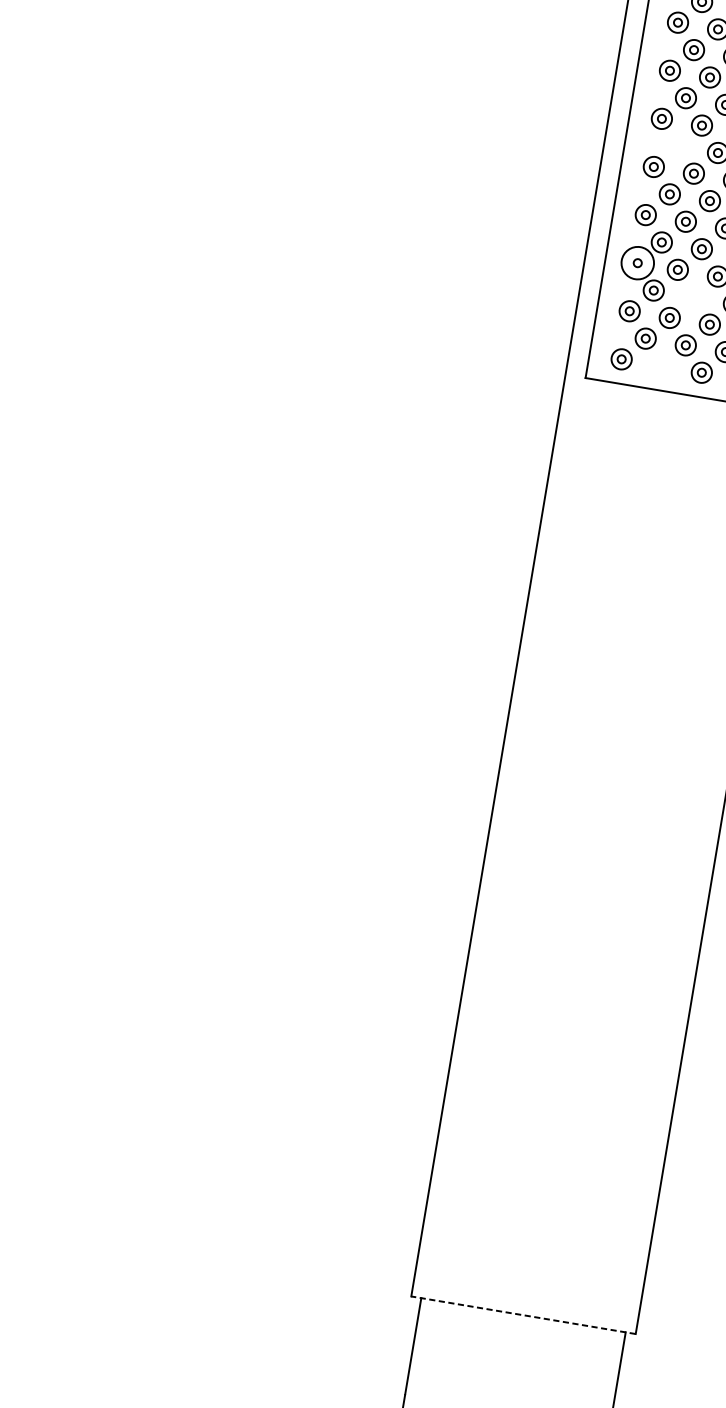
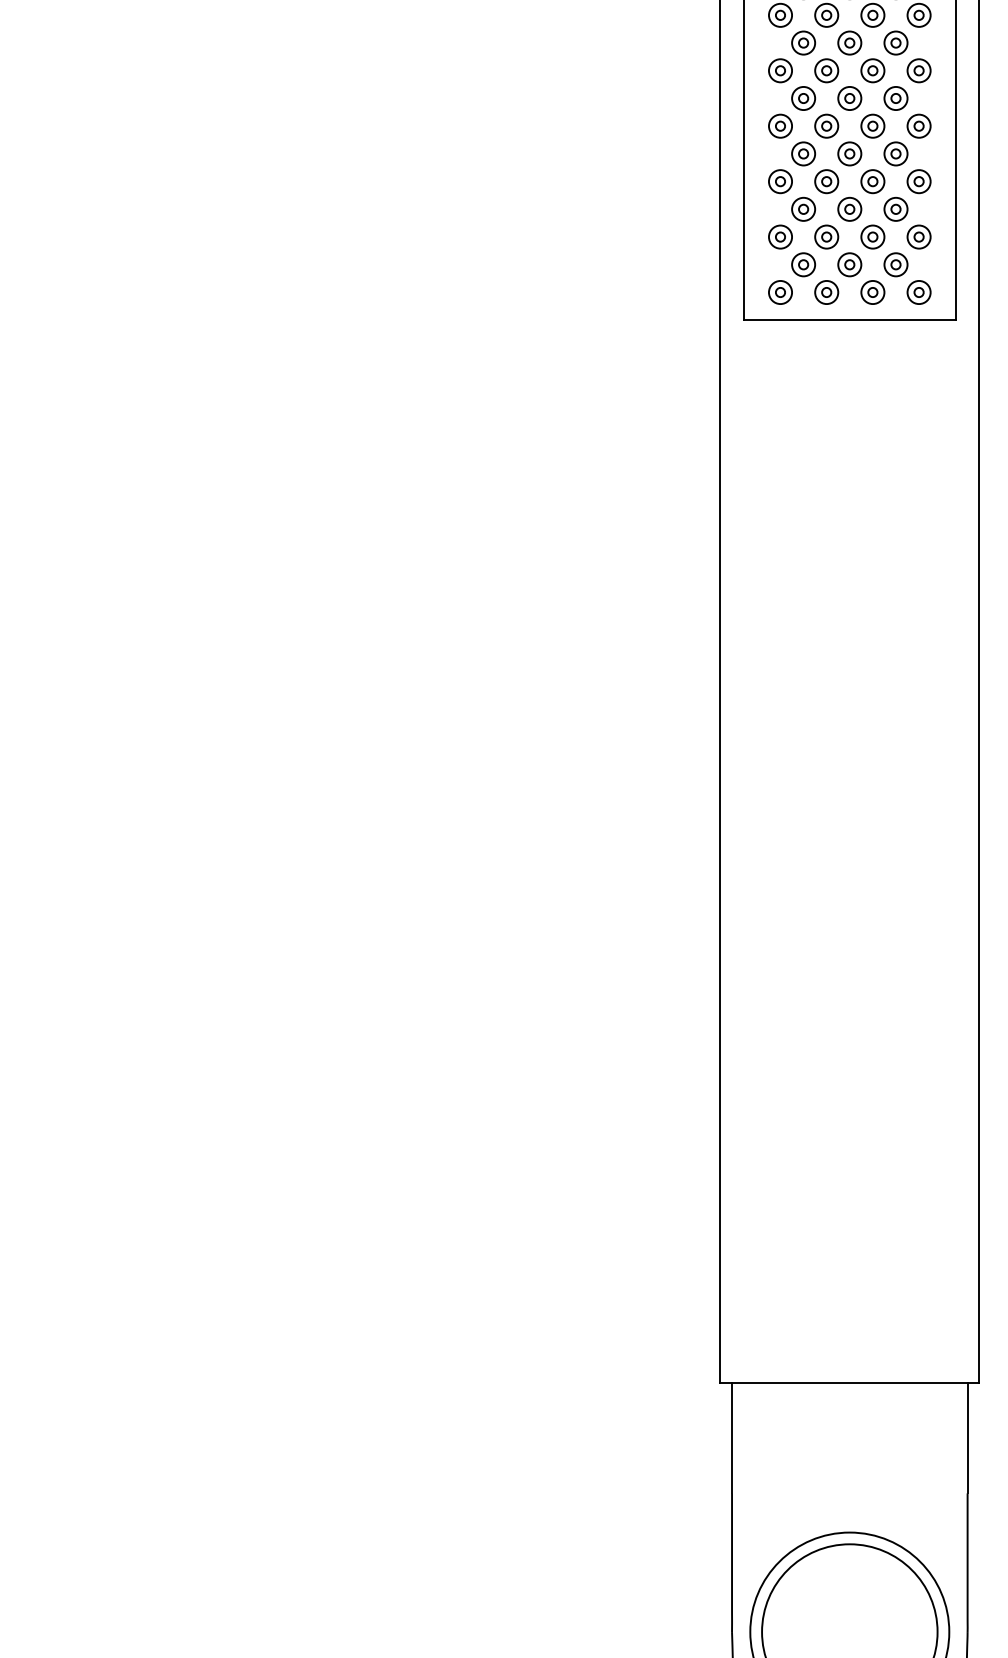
part: (677, 145) -> (803, 42), added
circle: (637, 263) -> (780, 181), size x0.62
part: (693, 296) -> (849, 208), added
part: (661, 366) -> (826, 292), added
line: (523, 1315) -> (849, 1382), dashed -> solid

